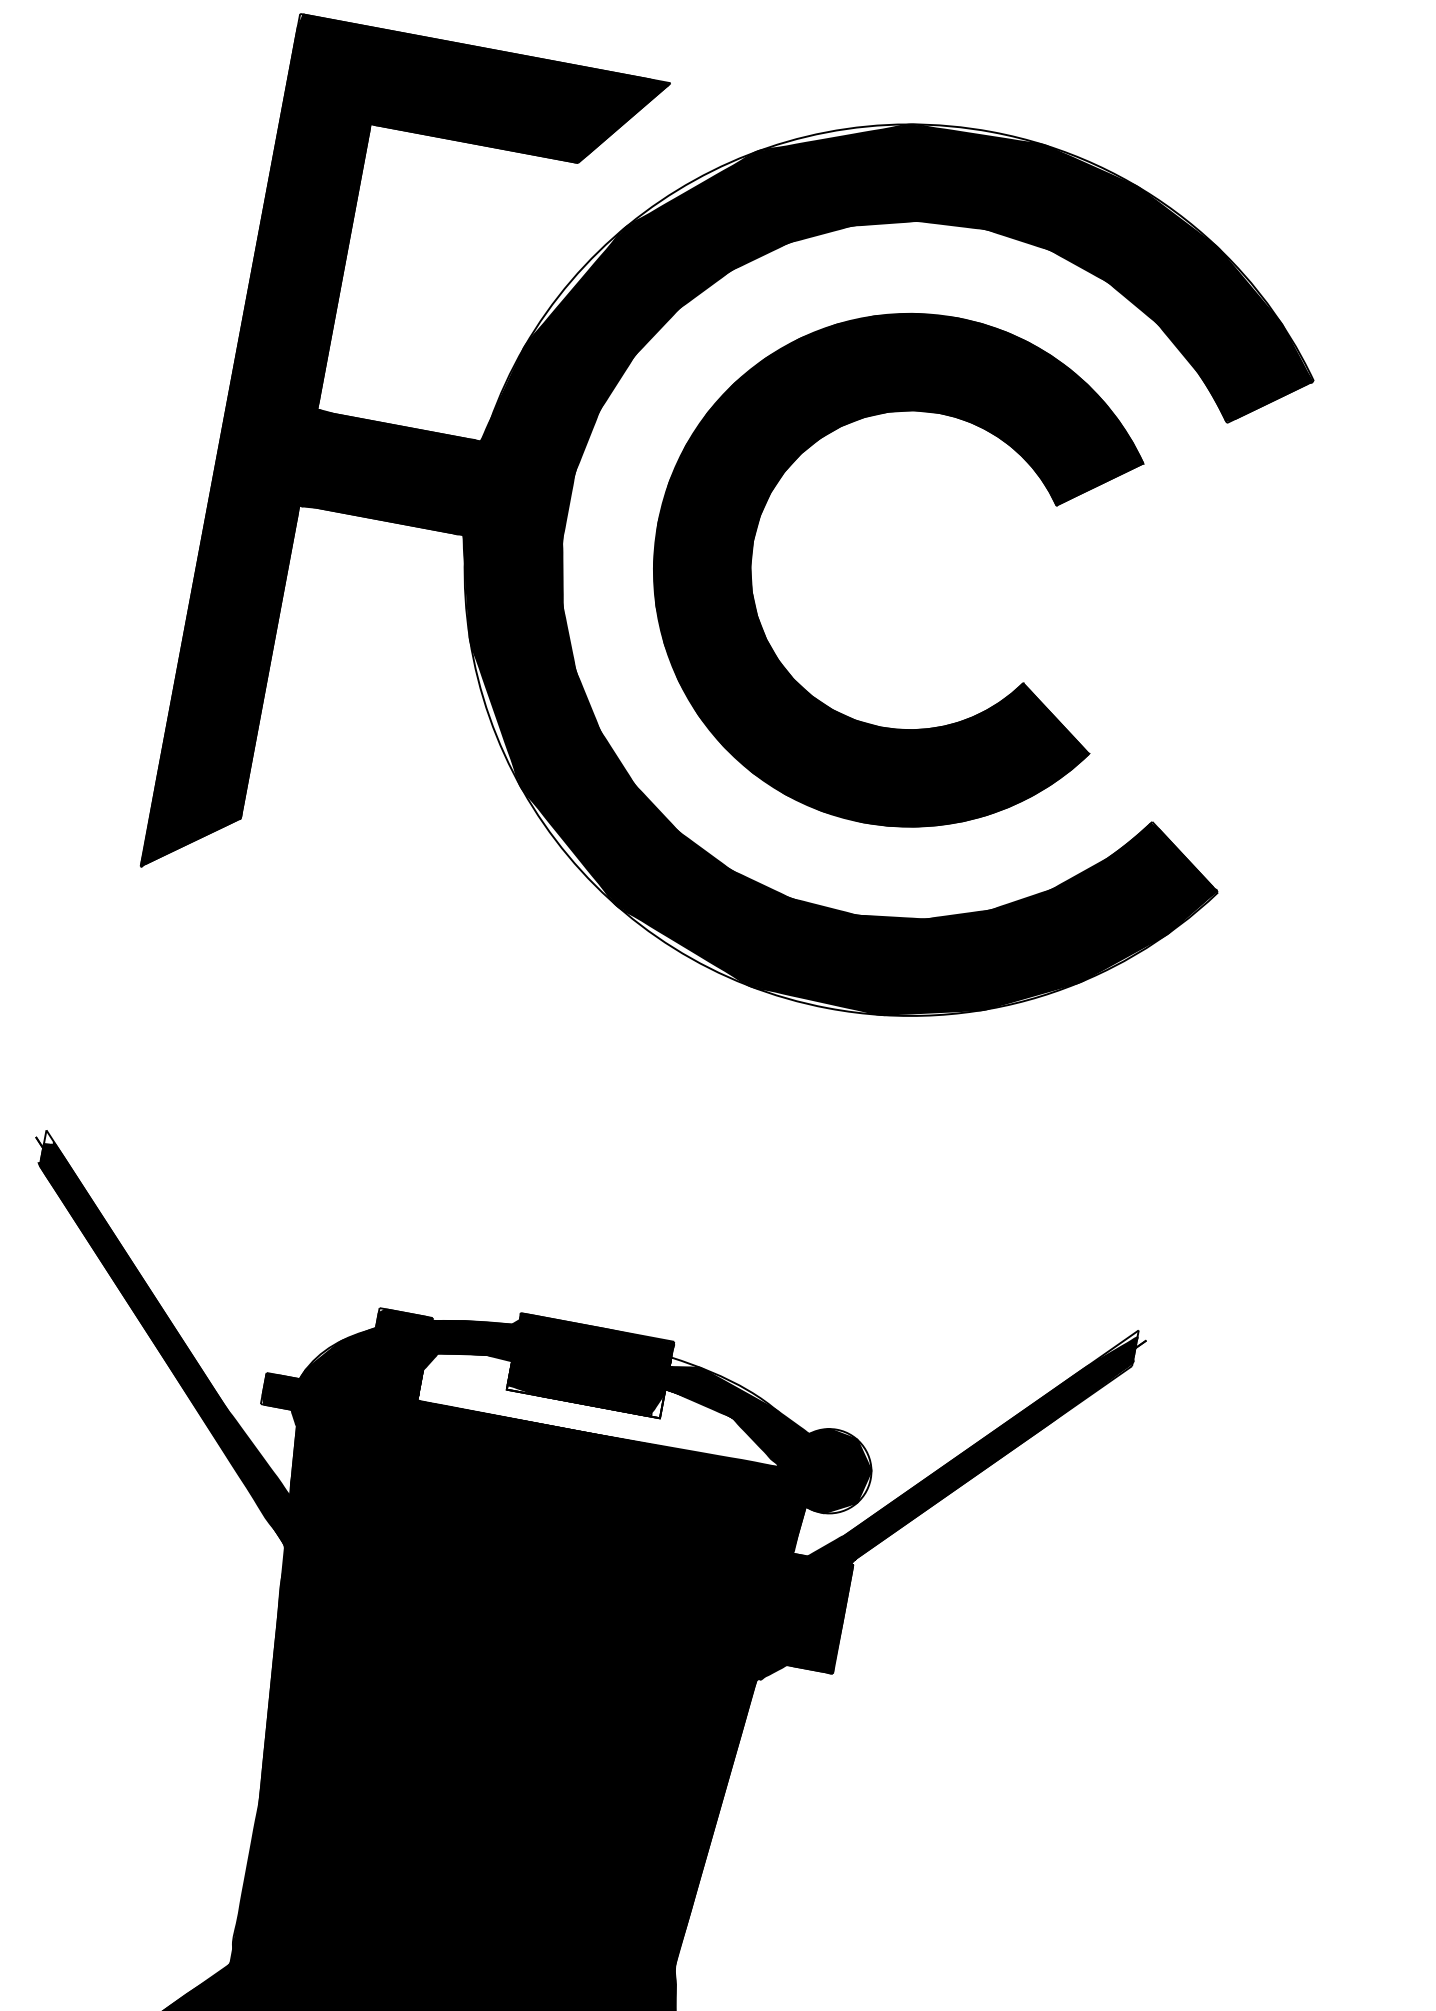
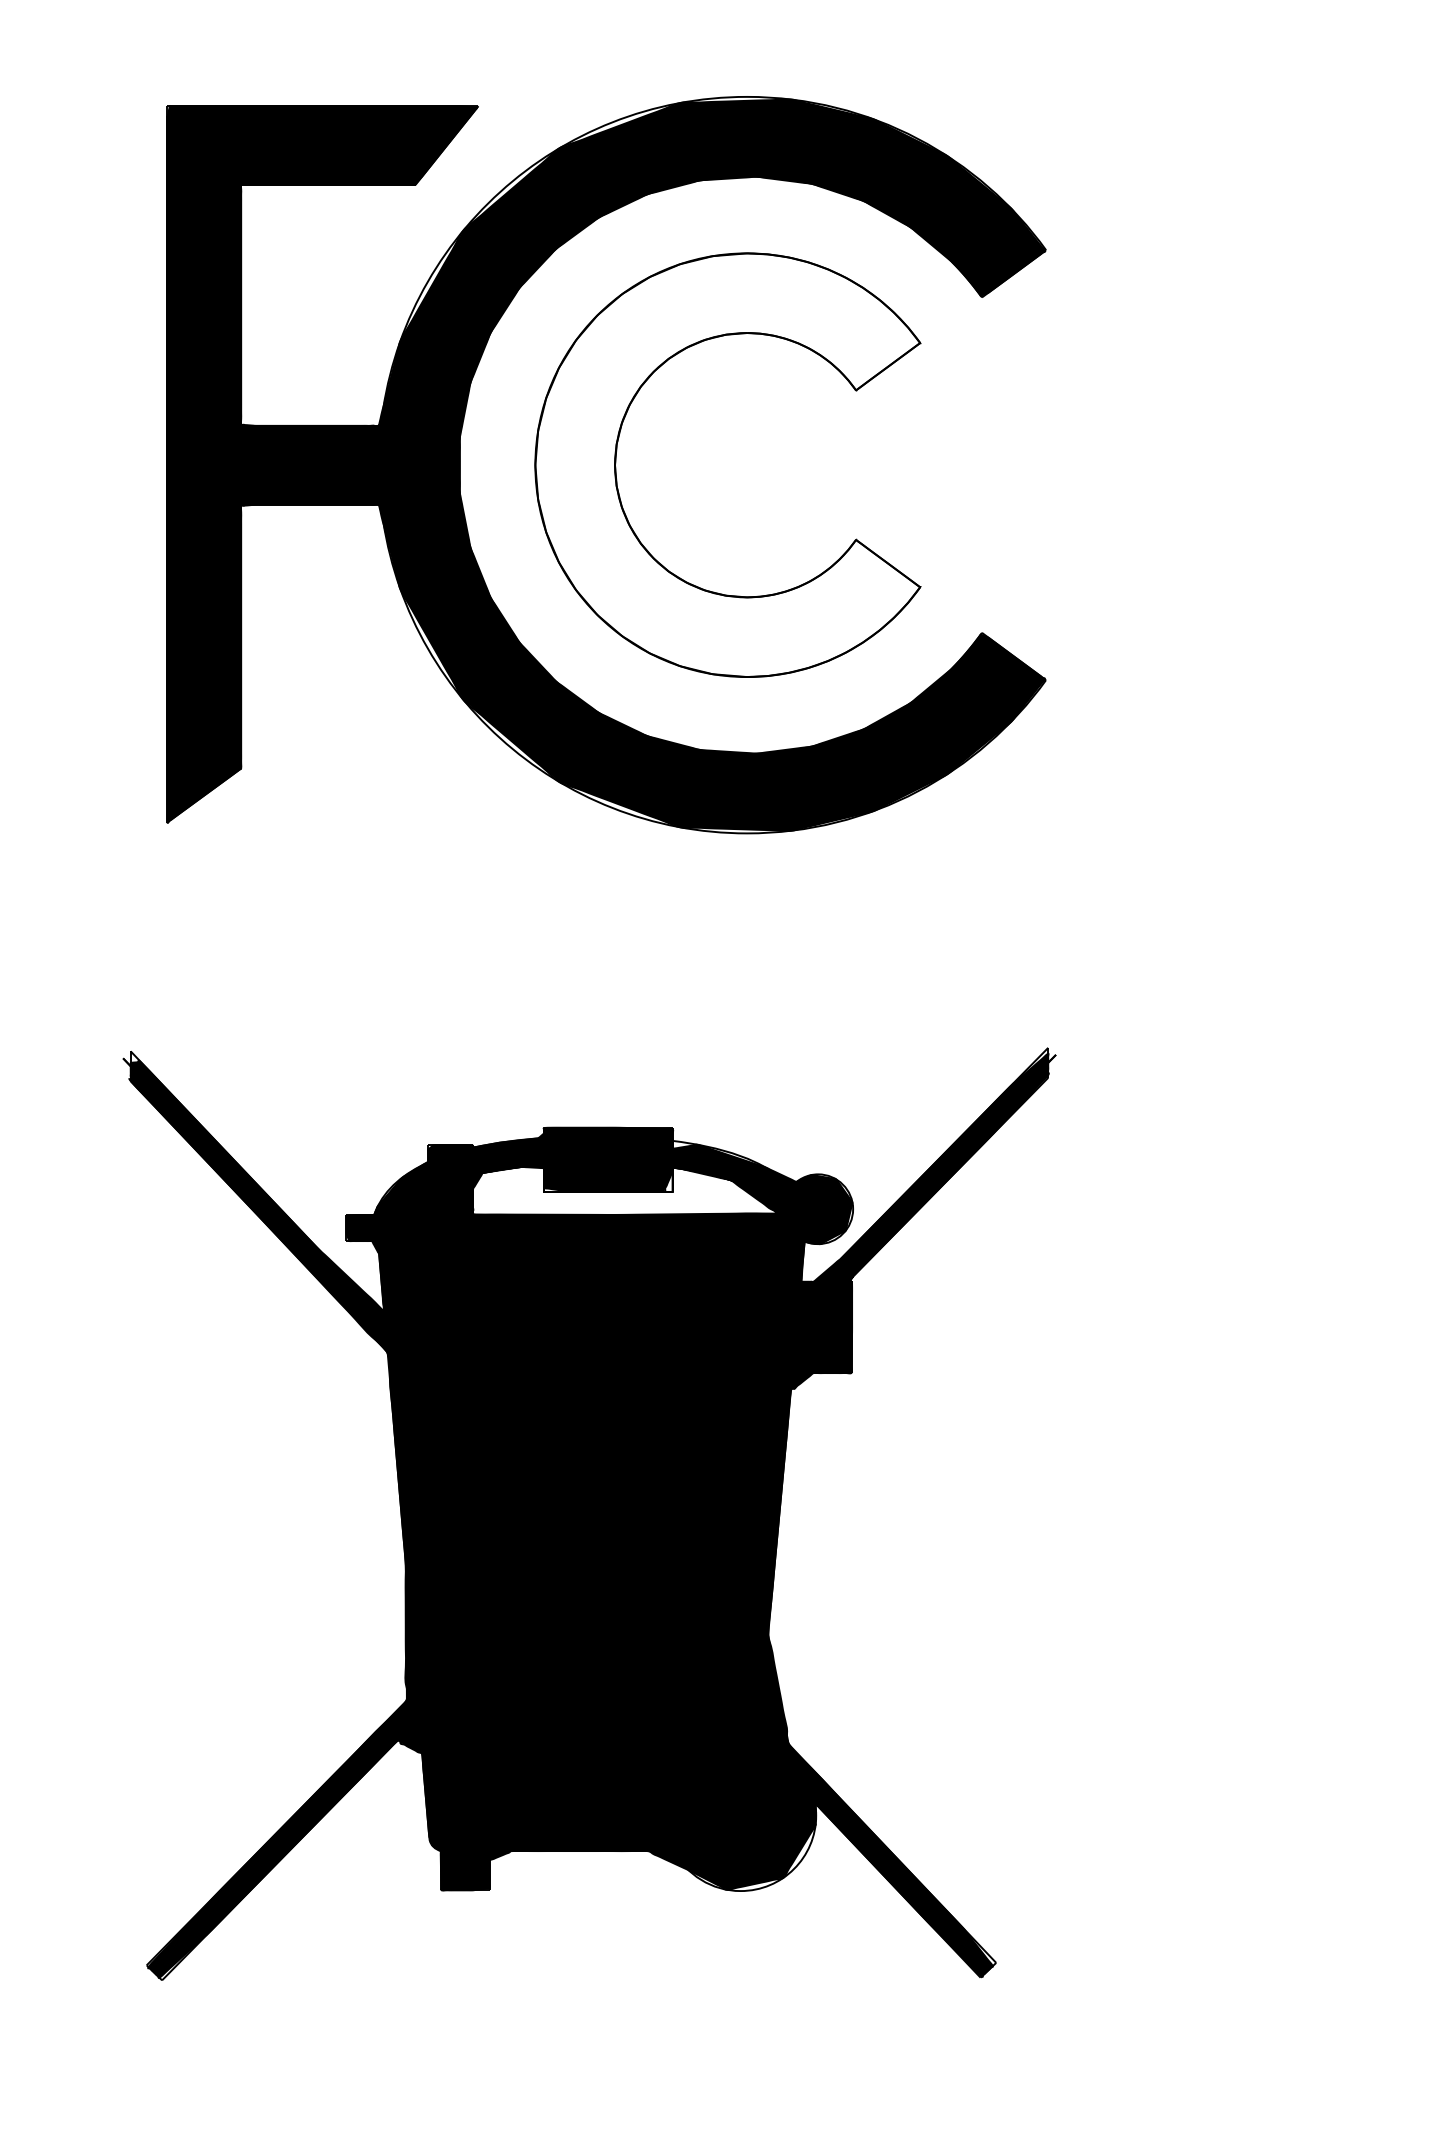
fill: (886, 566) -> (727, 465), removed

